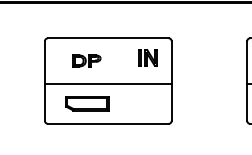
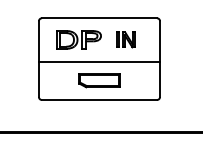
part: (147, 57) -> (125, 39), moved
part: (86, 60) -> (78, 39), size x1.67
part: (87, 103) -> (99, 80), moved

